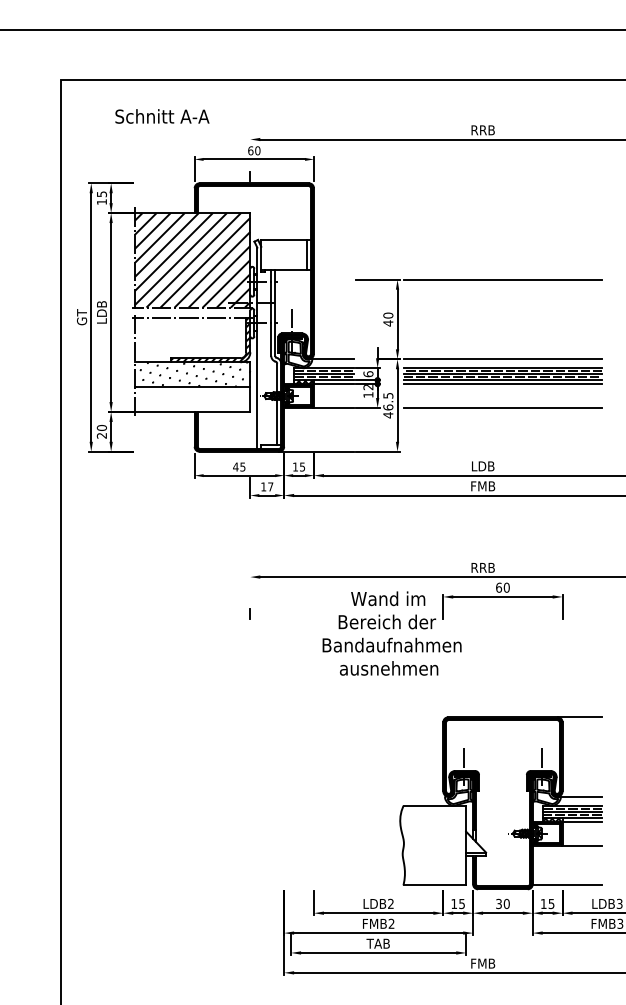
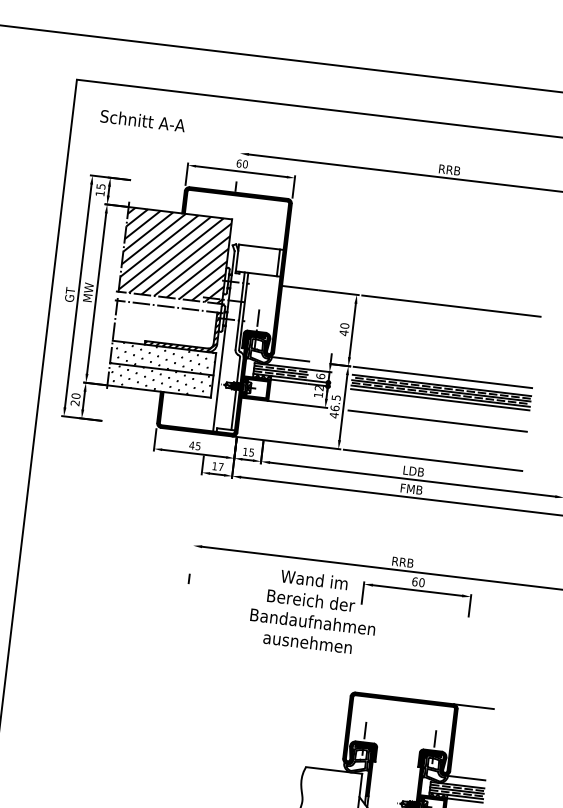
text: (162, 116) -> (143, 120), moved
line: (333, 279) -> (299, 287), added
text: (101, 312) -> (88, 292), LDB -> MW
hatch: (192, 399) -> (160, 380), added
line: (502, 451) -> (432, 460), added

